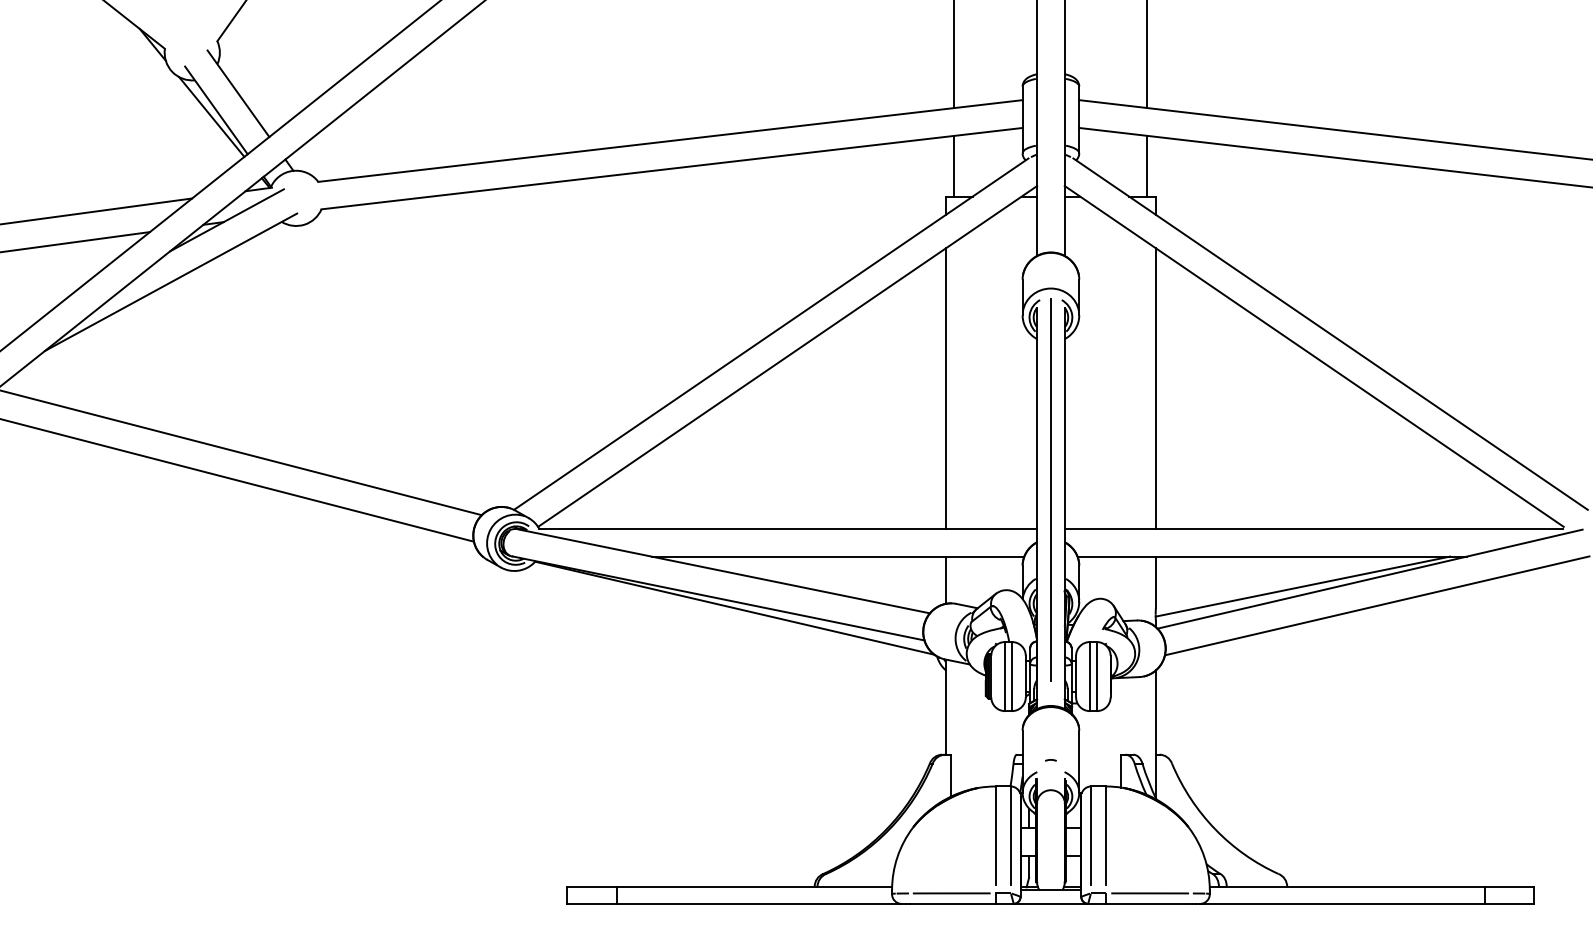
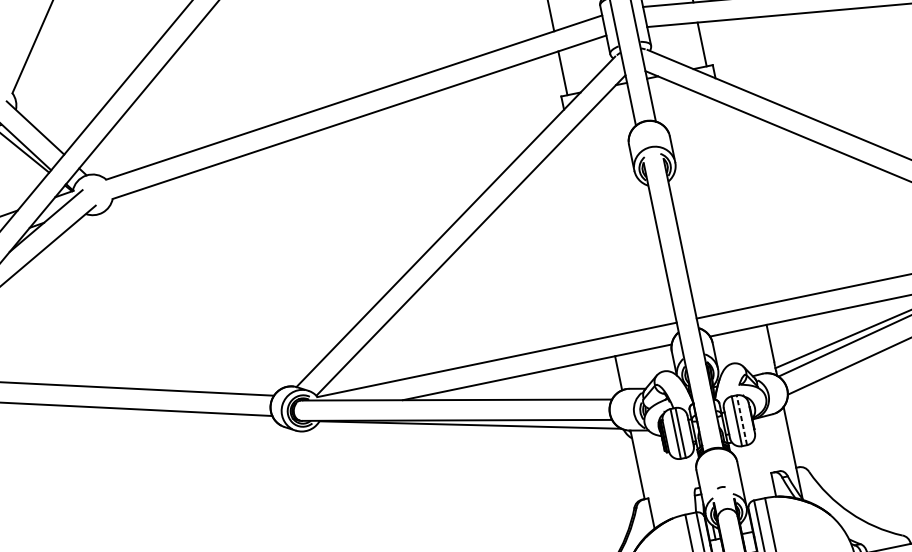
line: (945, 388) -> (589, 235), removed
line: (1155, 388) -> (741, 203), removed
line: (1050, 489) -> (680, 292), removed
line: (1096, 676) -> (741, 420), solid -> dashed

